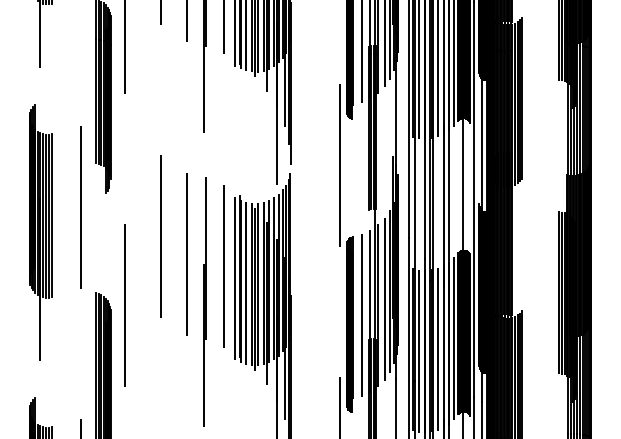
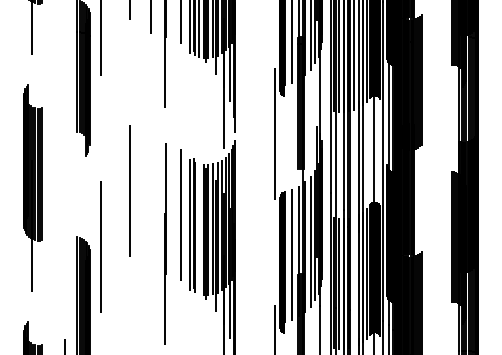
line: (80, 207) -> (65, 167), removed
line: (187, 254) -> (151, 205), removed
line: (245, 282) -> (198, 228), removed
line: (437, 349) -> (353, 282), removed

